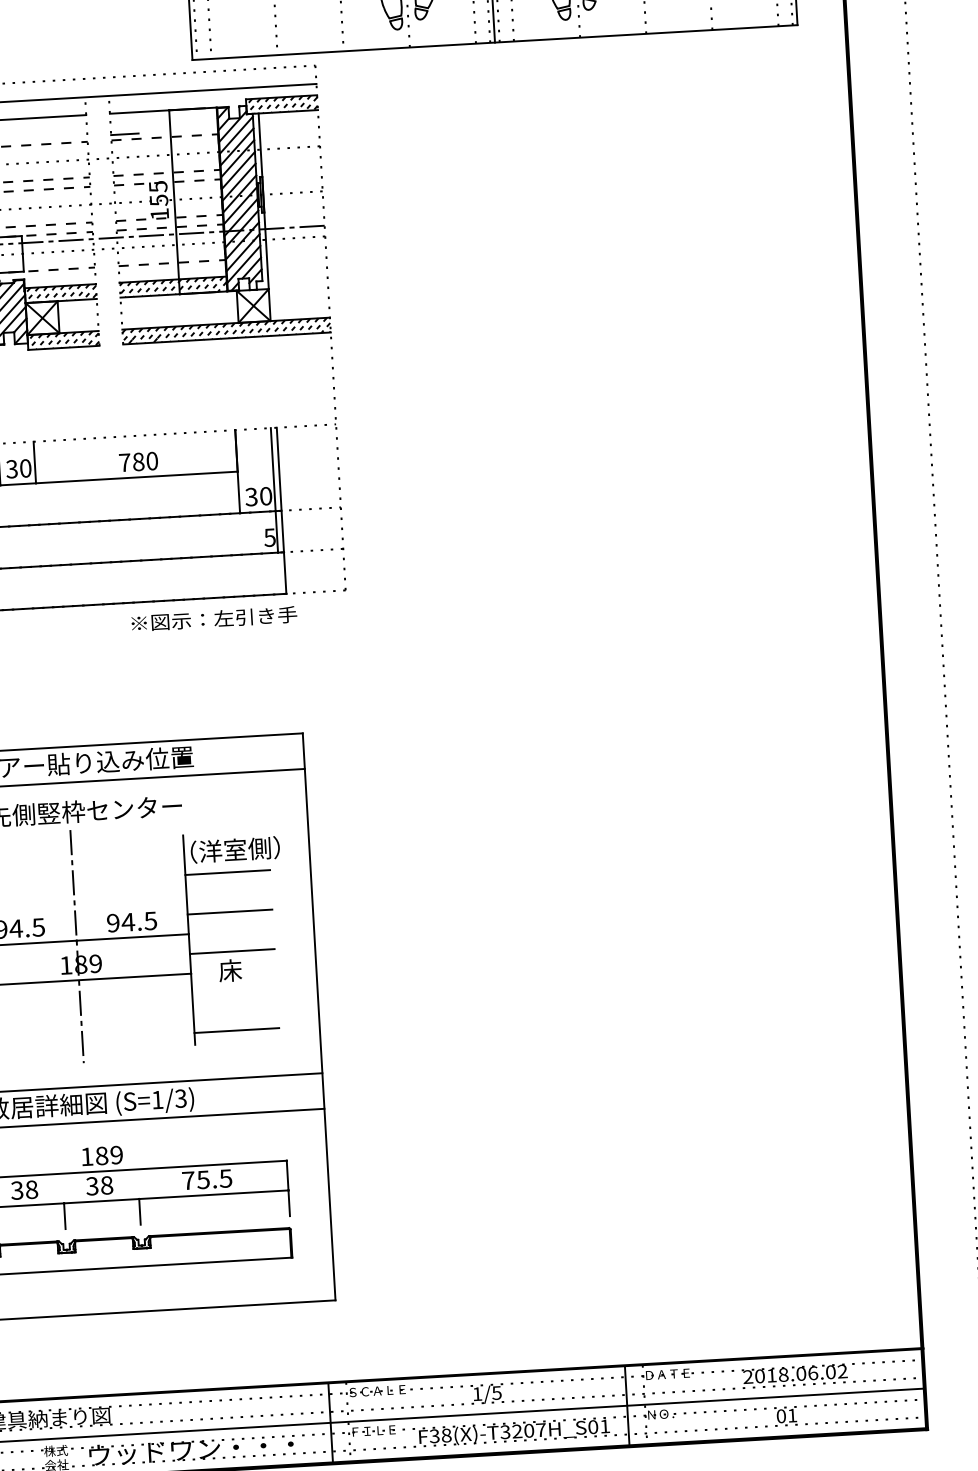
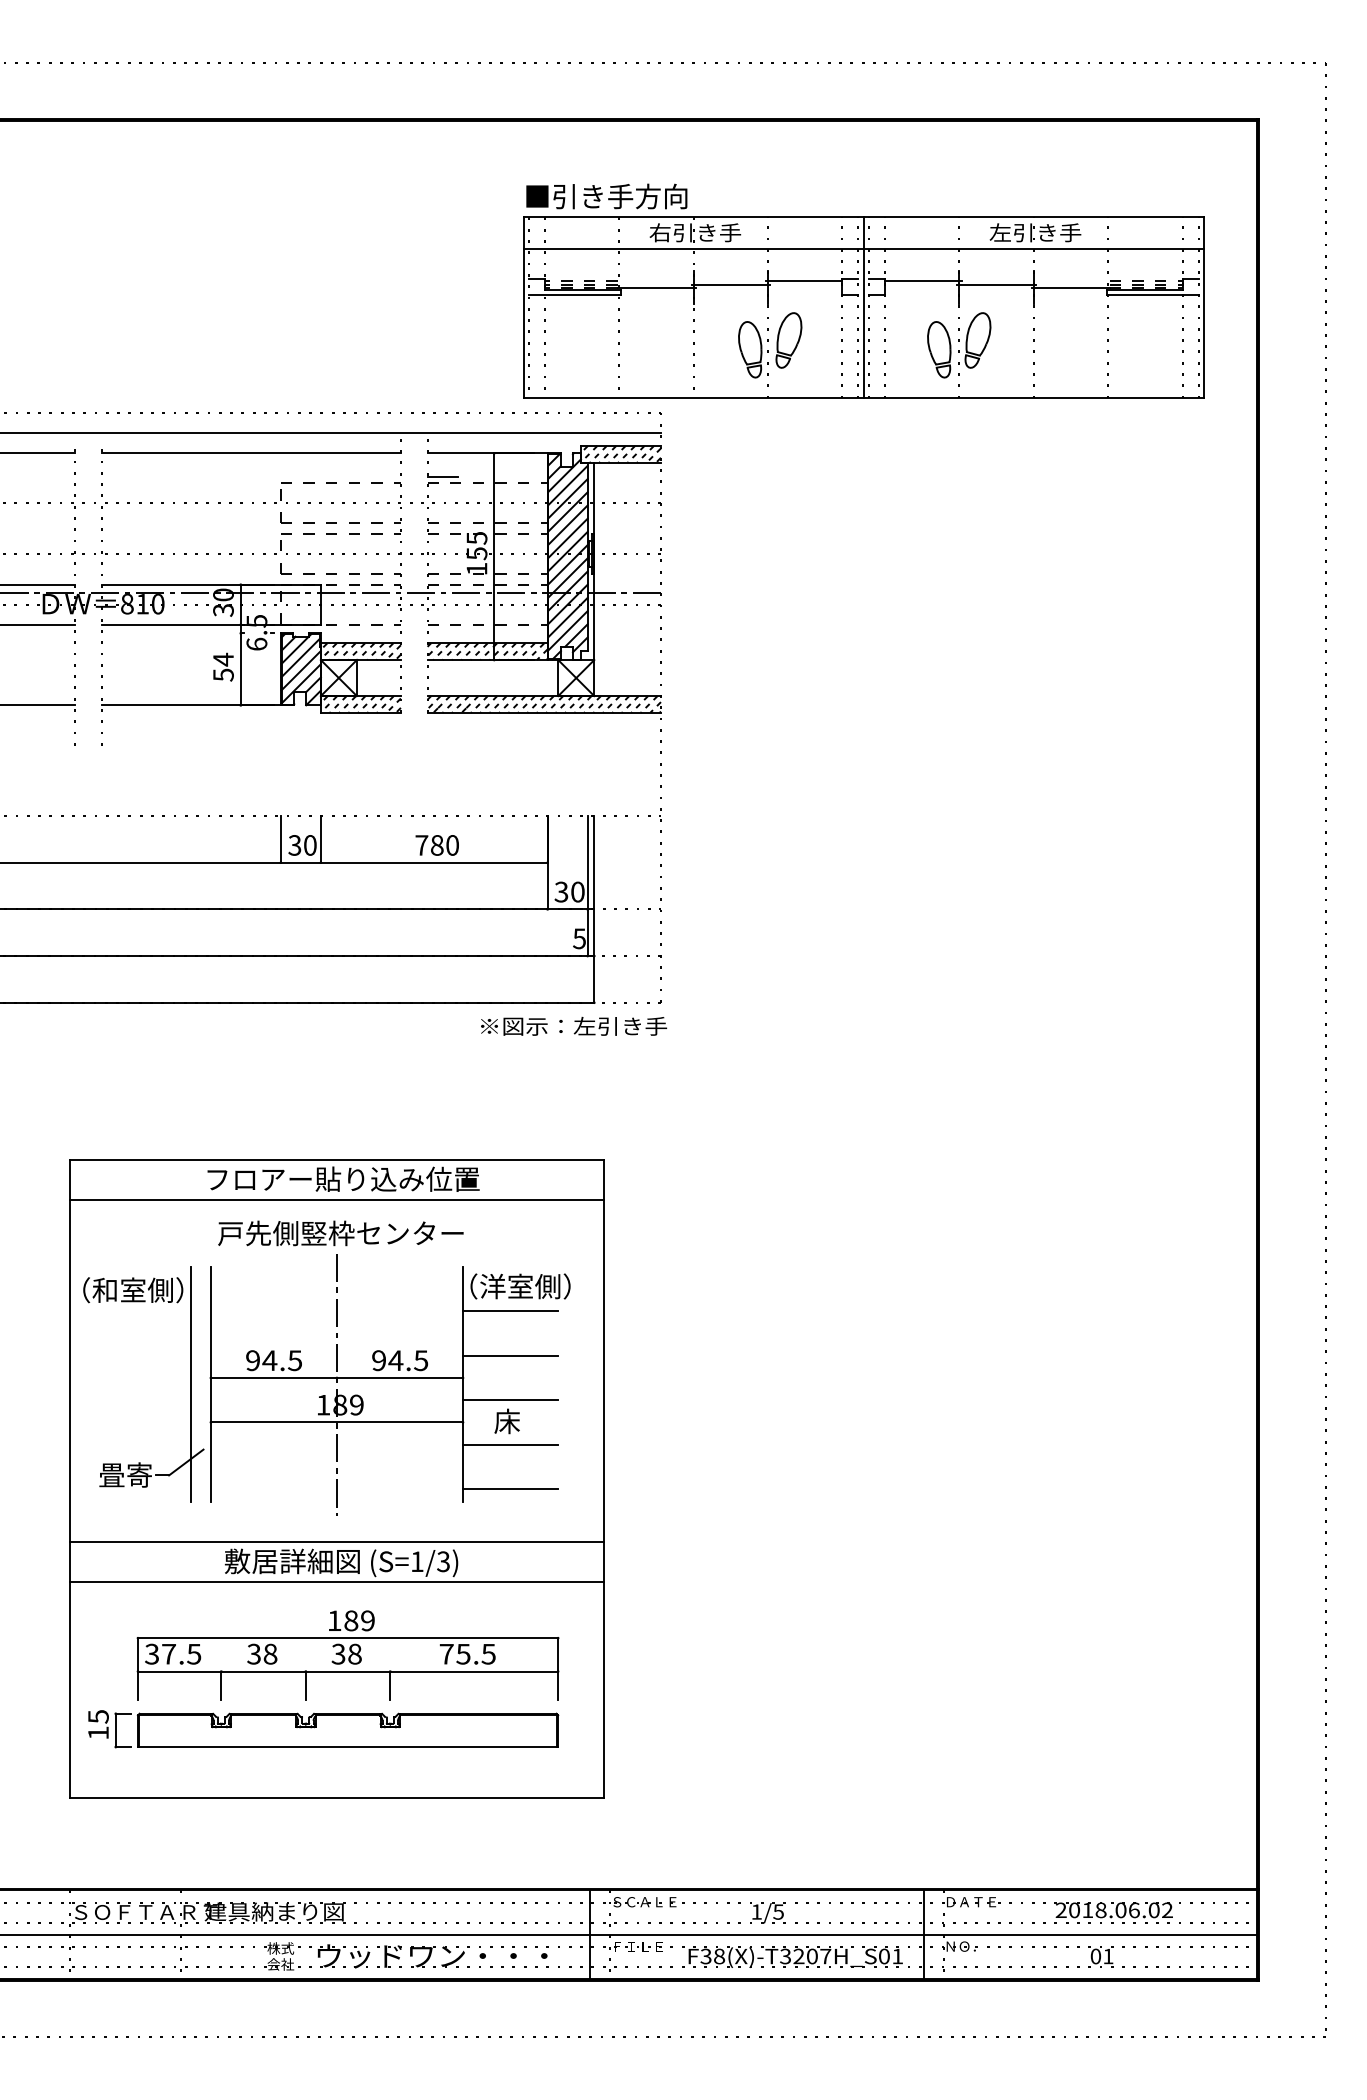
text: (214, 618) -> (574, 1025), moved
line: (234, 990) -> (510, 1444), added

